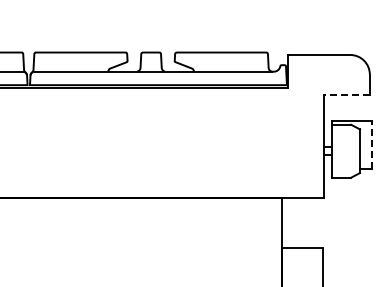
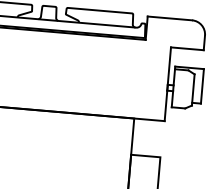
line: (347, 94) -> (187, 48), dashed -> solid
line: (372, 144) -> (202, 85), dashed -> solid

